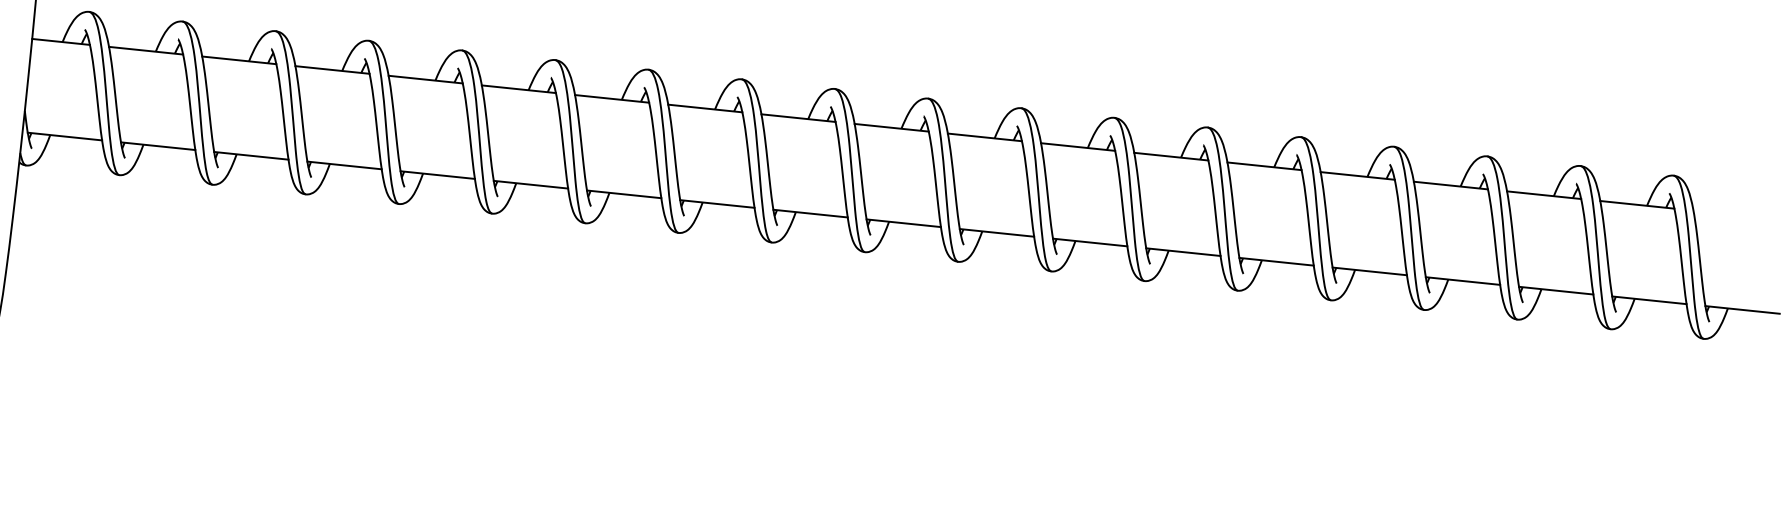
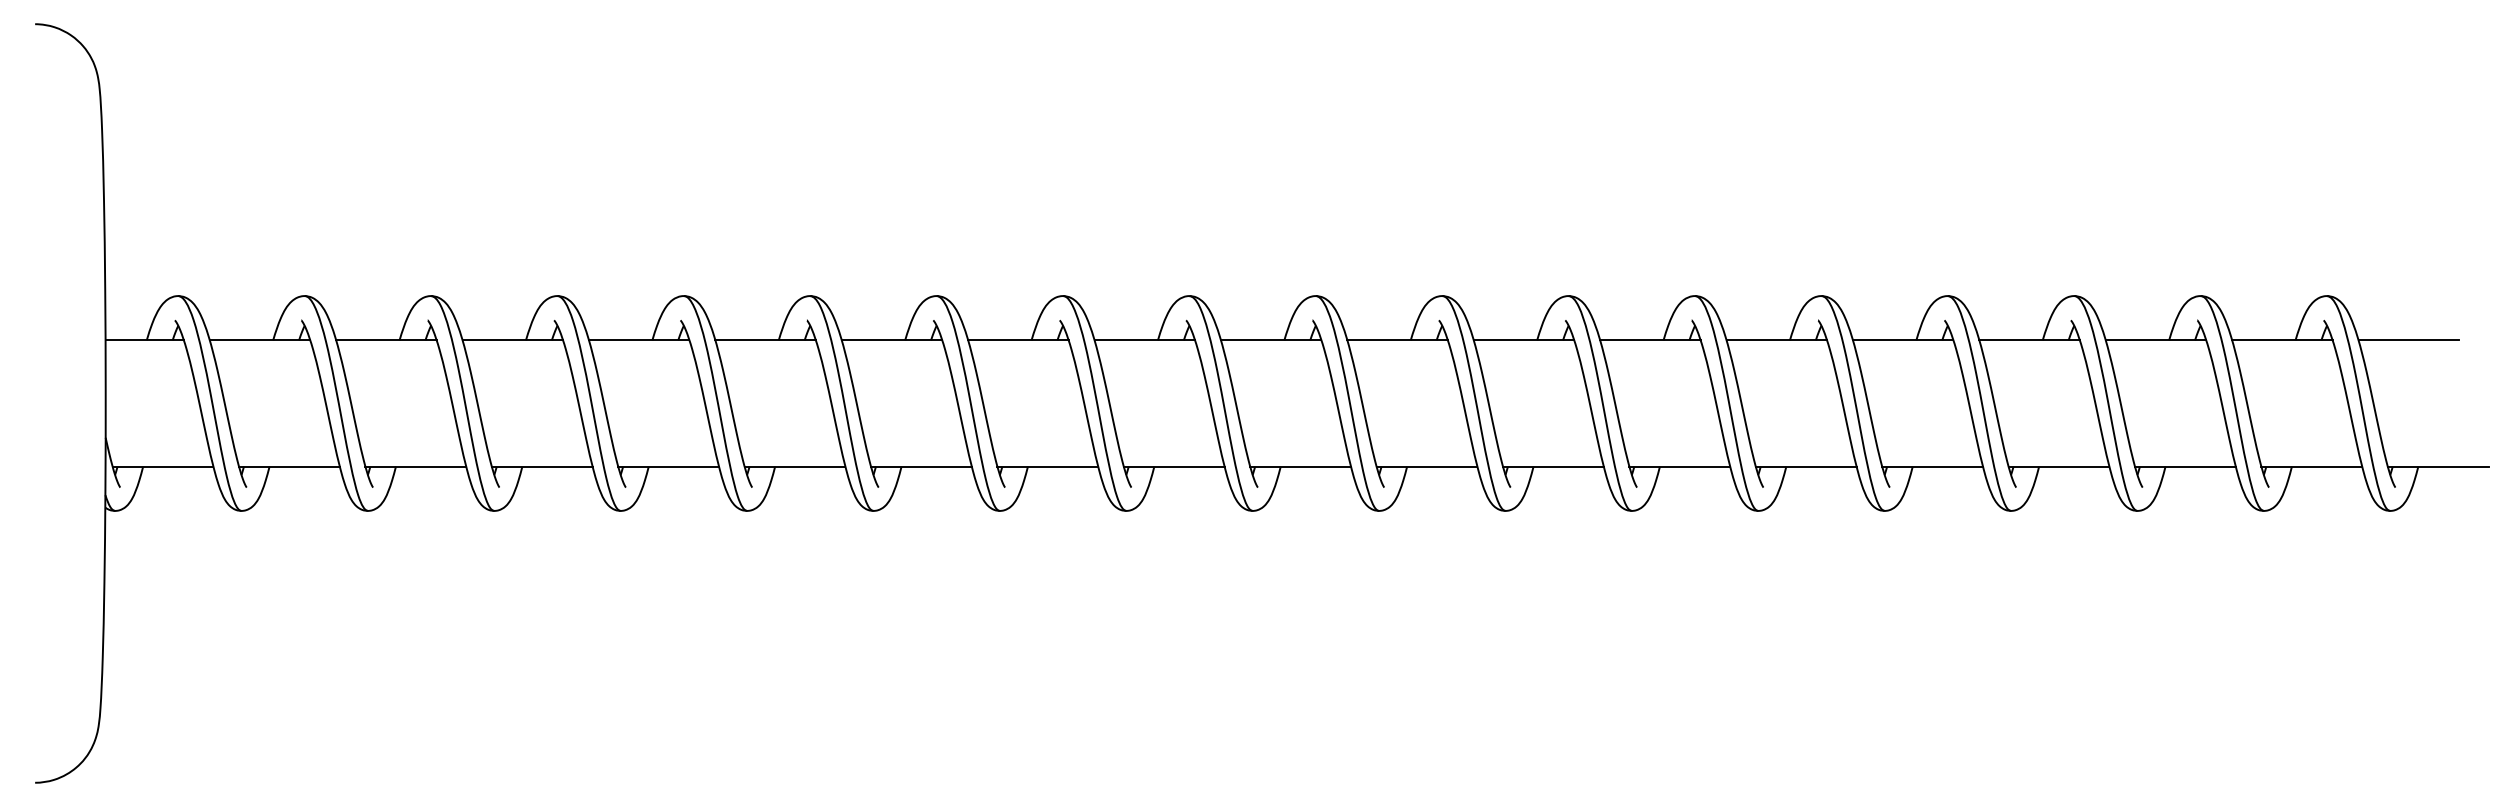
line: (1730, 214) -> (2408, 340), added

